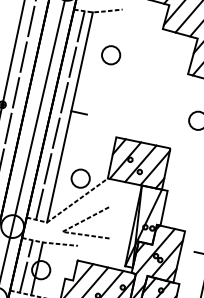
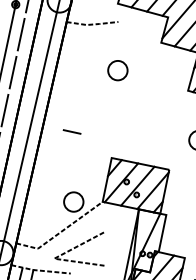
part: (111, 55) -> (118, 70), moved
line: (60, 115) -> (52, 134), removed
line: (69, 117) -> (61, 136), removed

